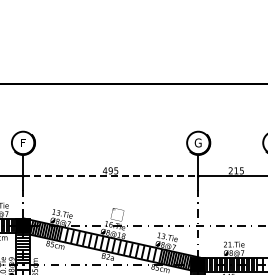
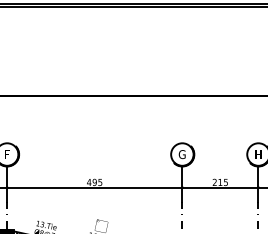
line: (110, 176) -> (94, 188), dashed -> solid

